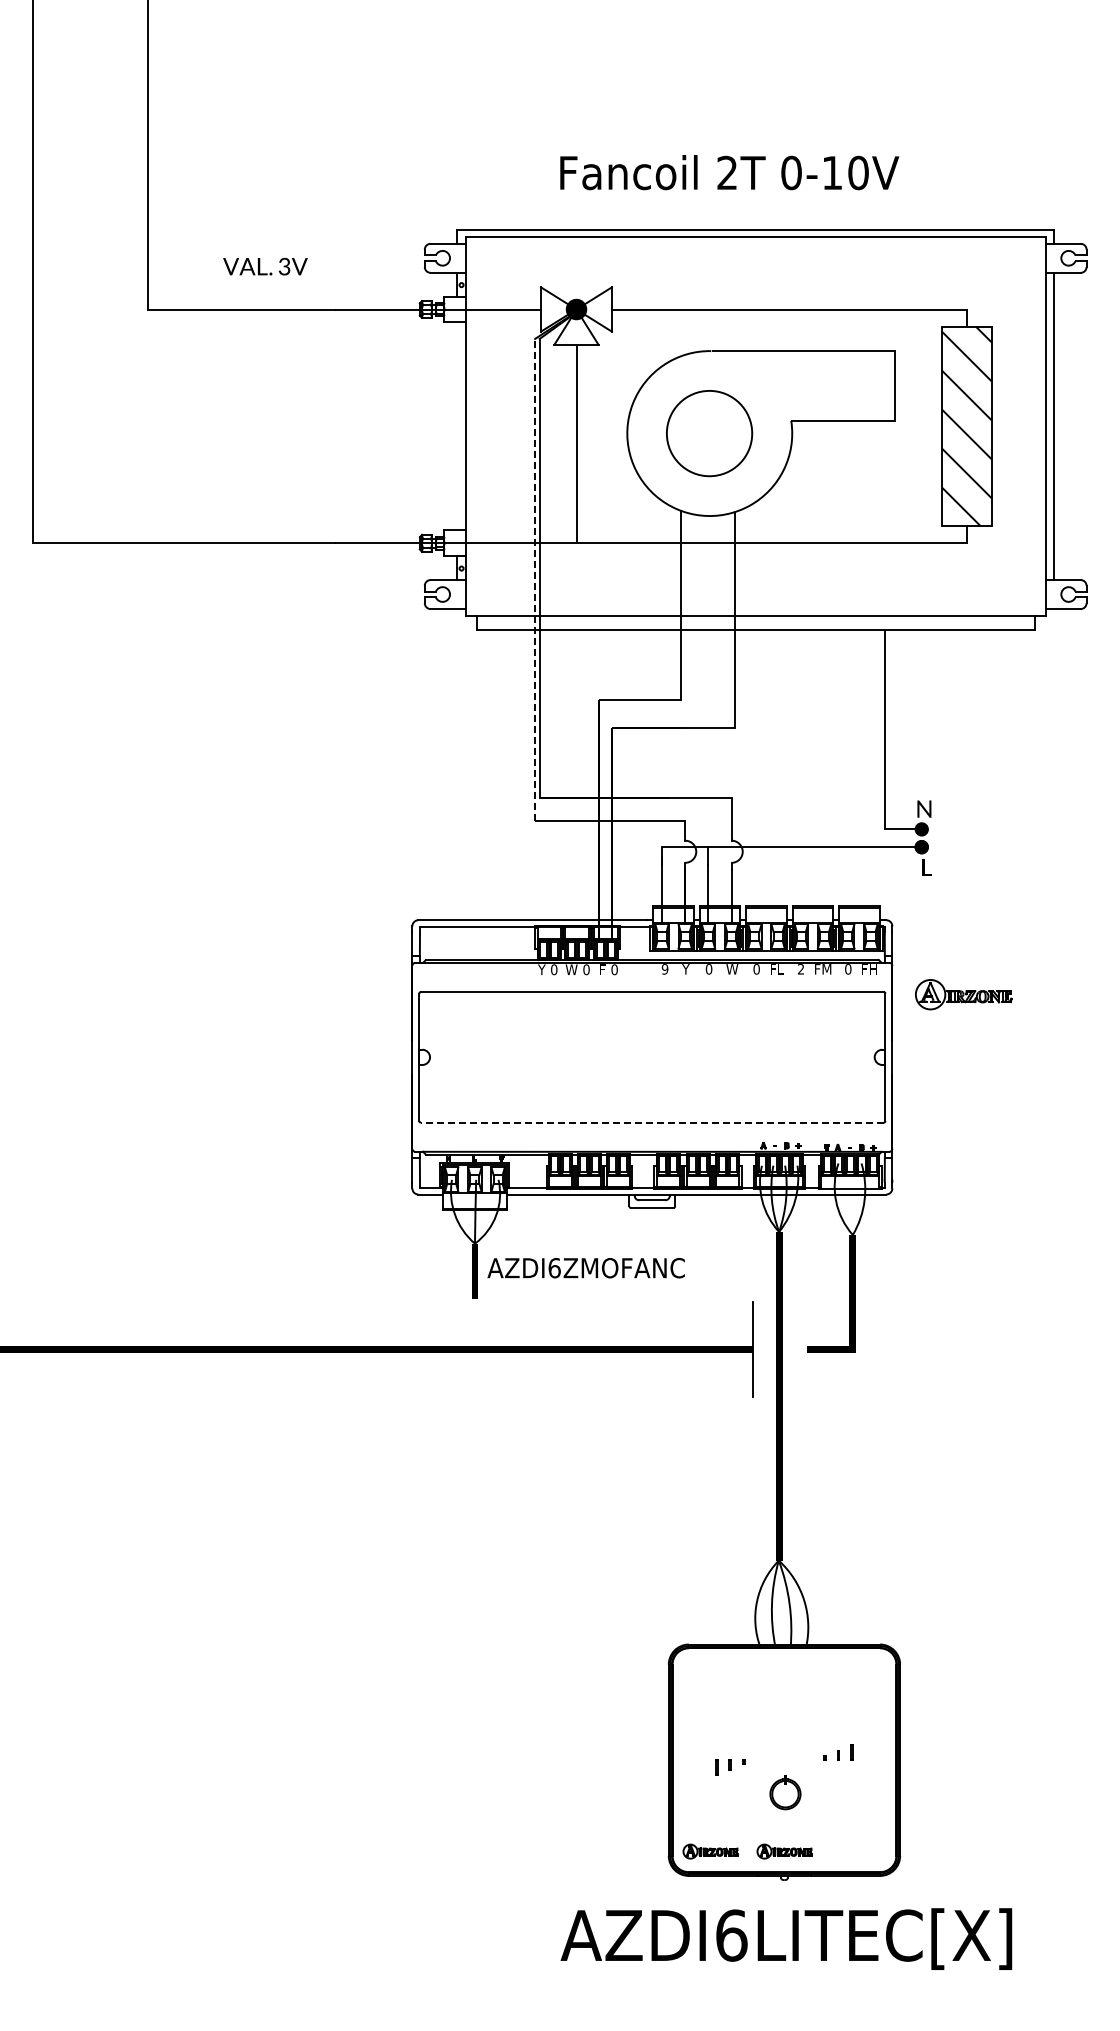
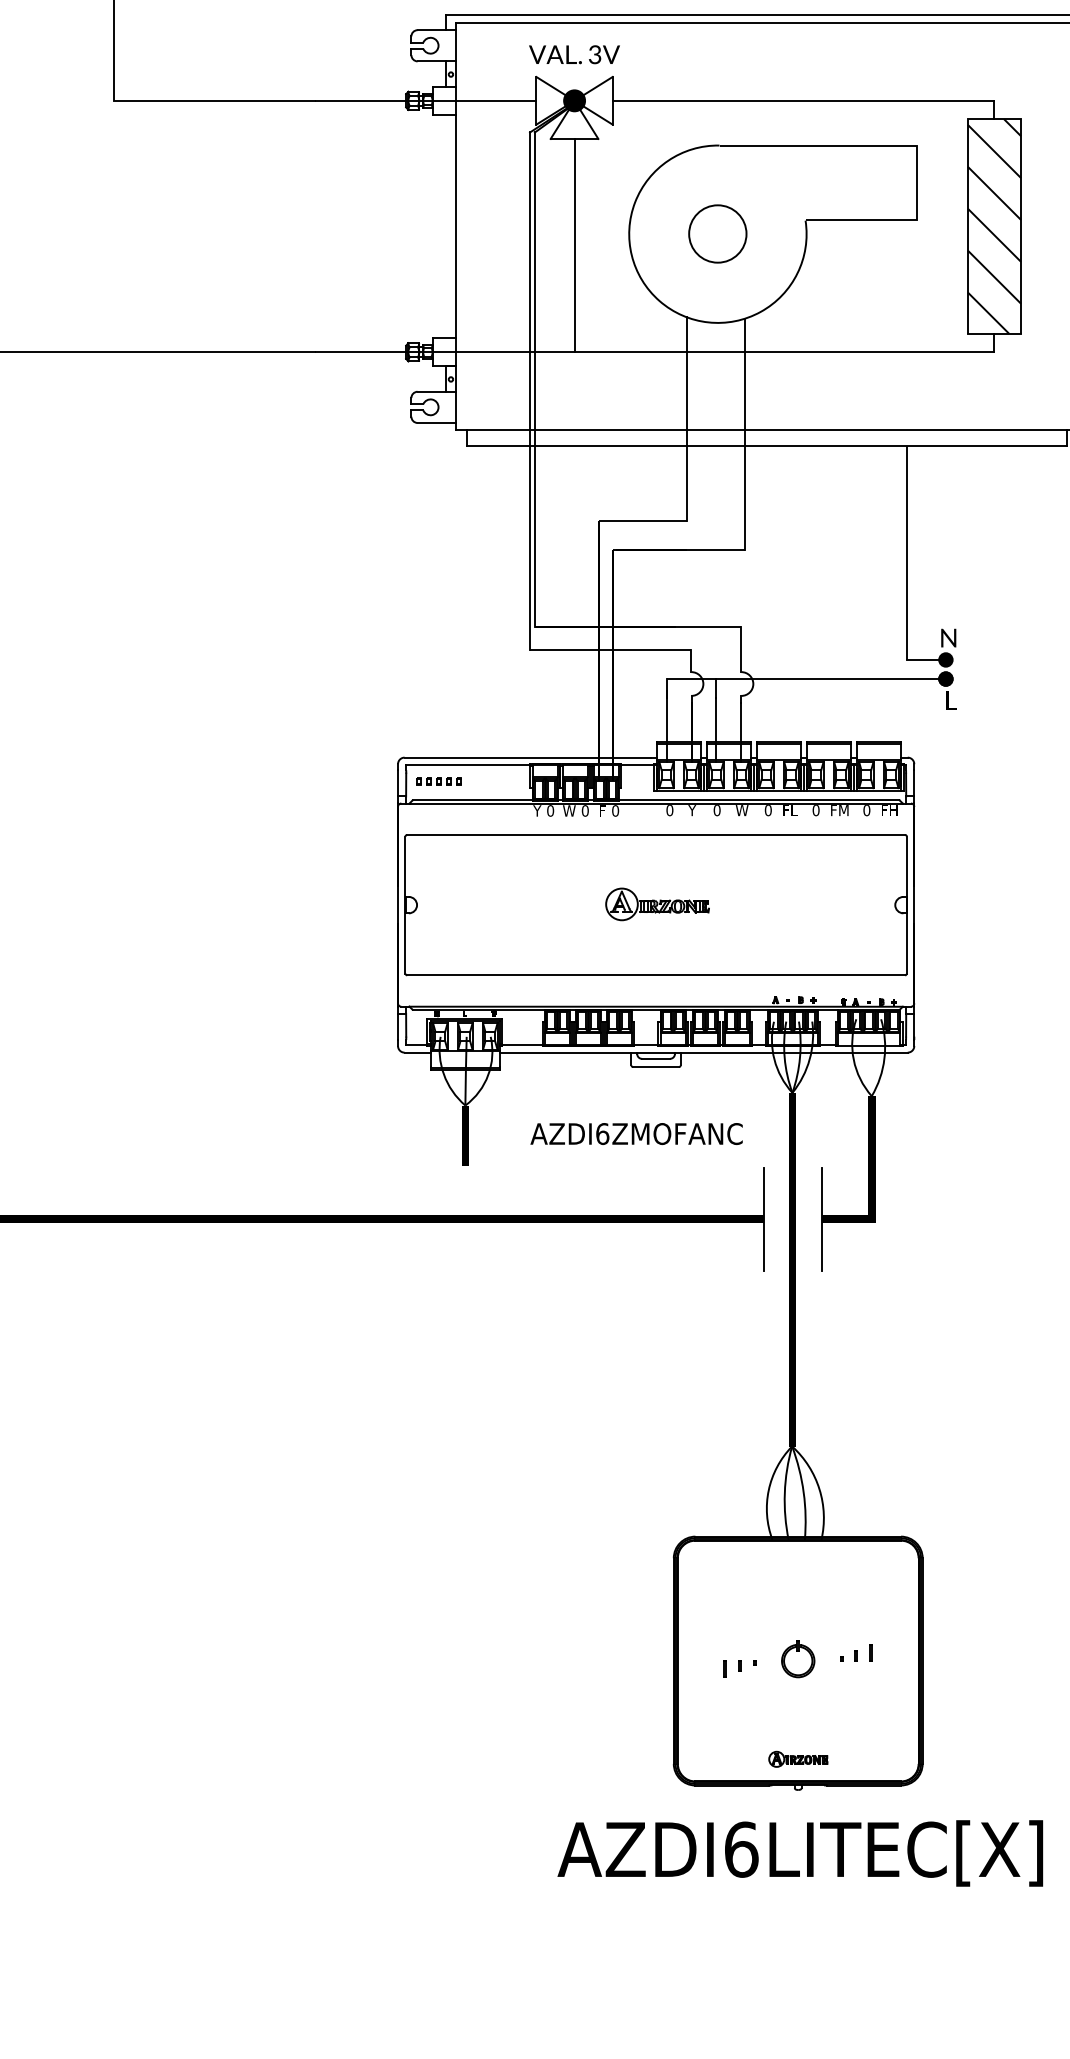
text: (265, 266) -> (574, 54), moved
circle: (709, 432) -> (717, 233), size x0.62
line: (535, 579) -> (530, 391), dashed -> solid
part: (450, 941) -> (439, 780), added
text: (664, 969) -> (669, 810), 9 -> 0
text: (800, 969) -> (815, 810), 2 -> 0
part: (963, 994) -> (657, 904), moved
line: (651, 1122) -> (655, 975), dashed -> solid
text: (585, 1268) -> (635, 1134), moved
line: (806, 1349) -> (821, 1219), added
part: (785, 1792) -> (798, 1659), moved
part: (710, 1851) -> (718, 1759), removed

